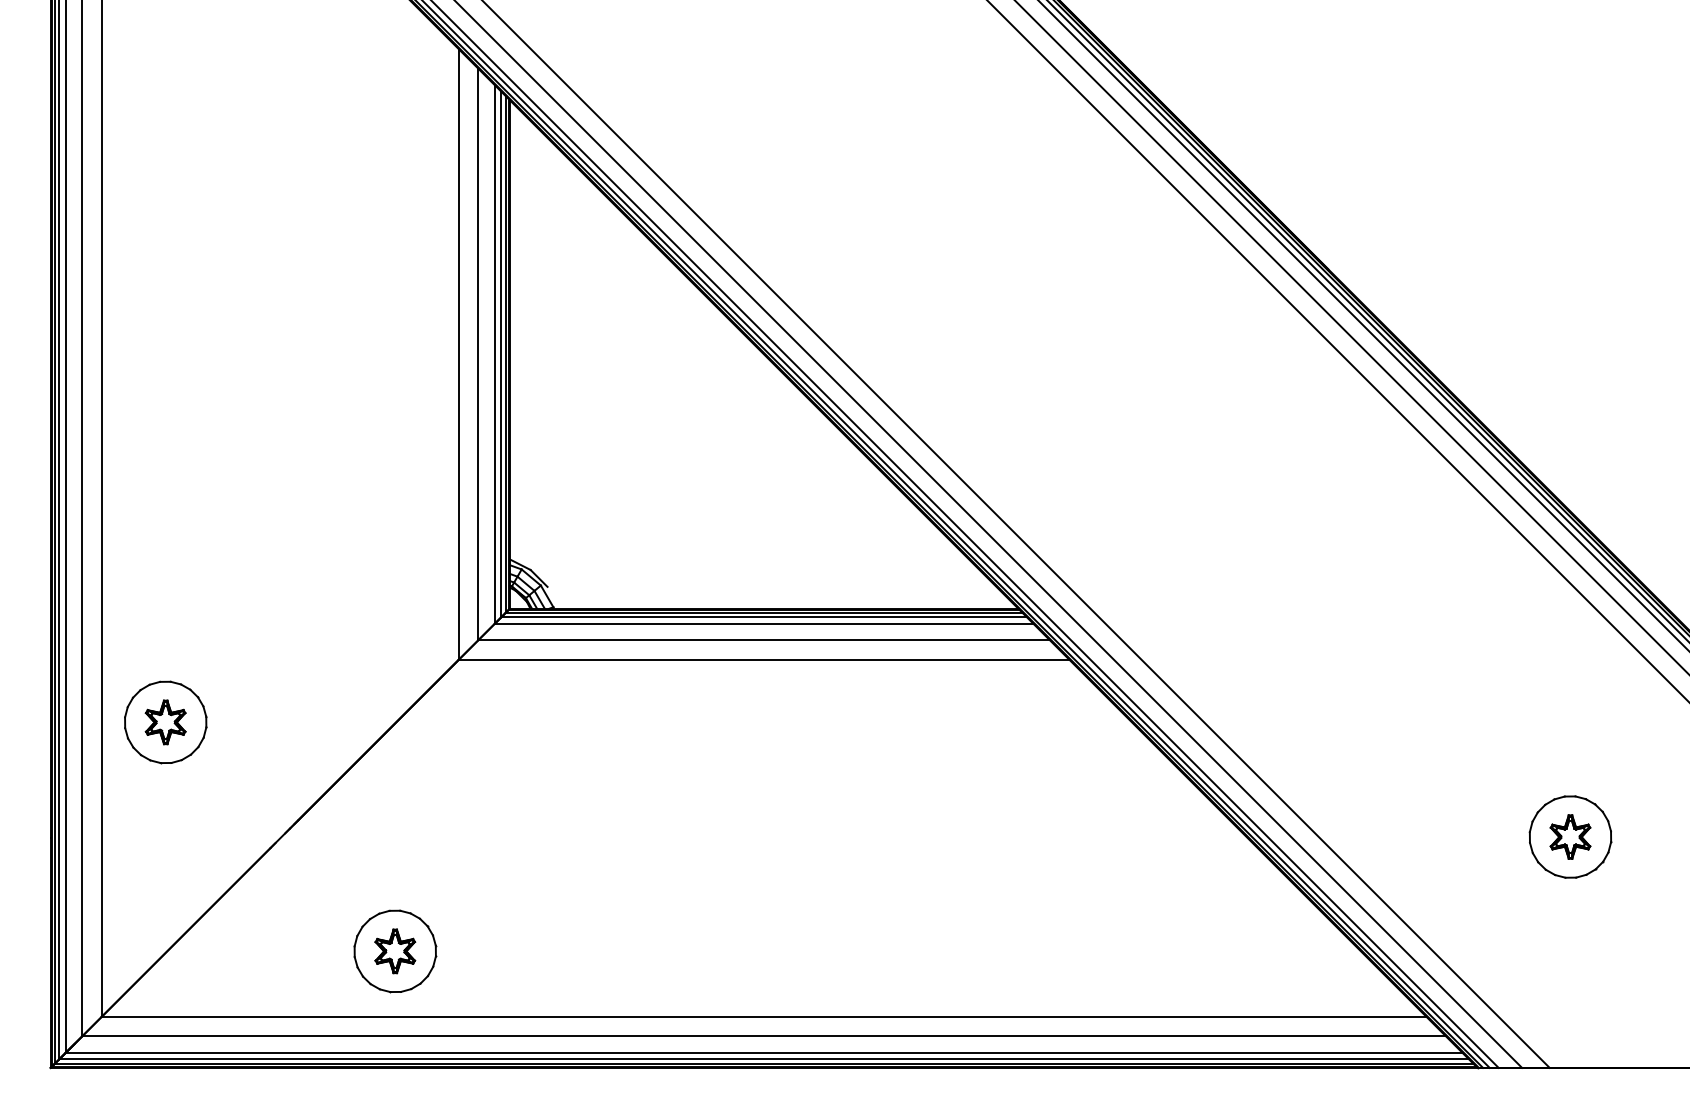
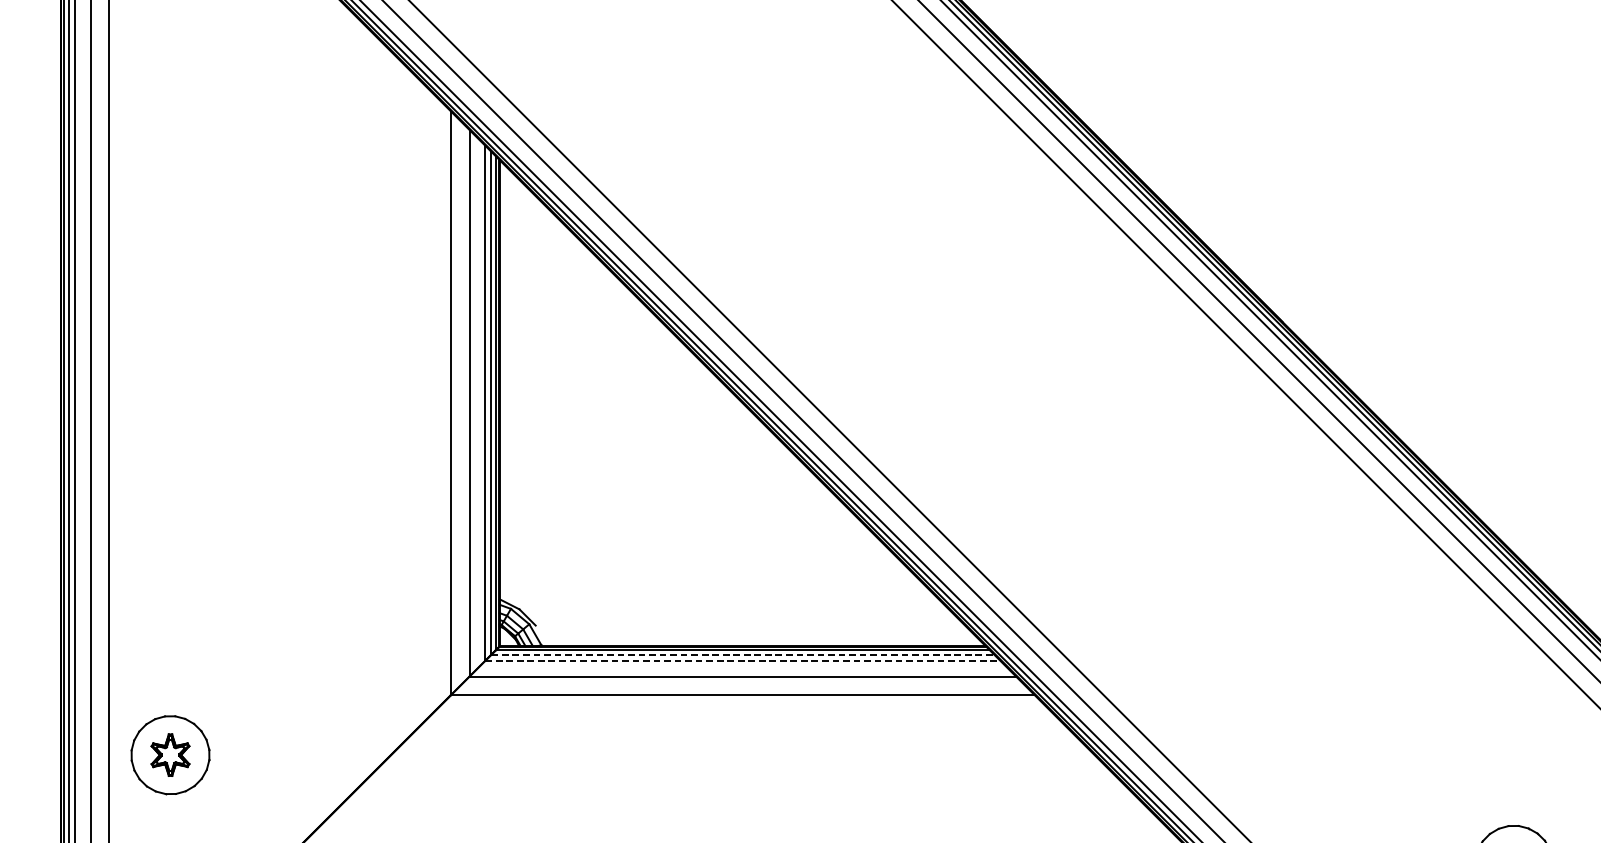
line: (764, 617) -> (743, 654), solid -> dashed
line: (764, 623) -> (743, 660), solid -> dashed

